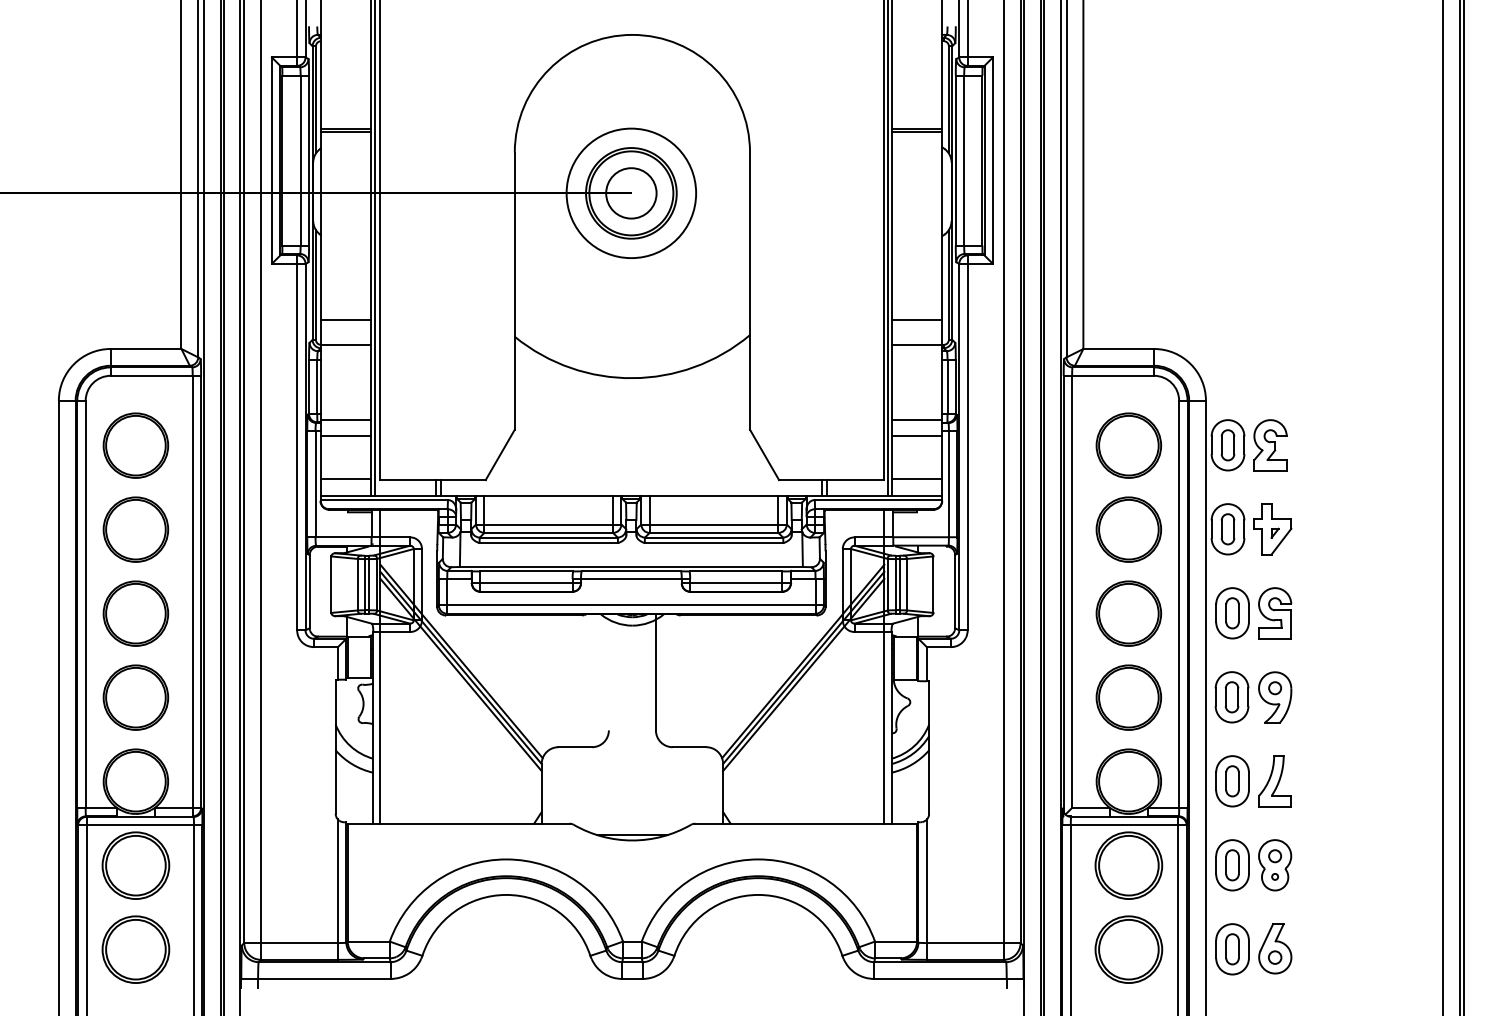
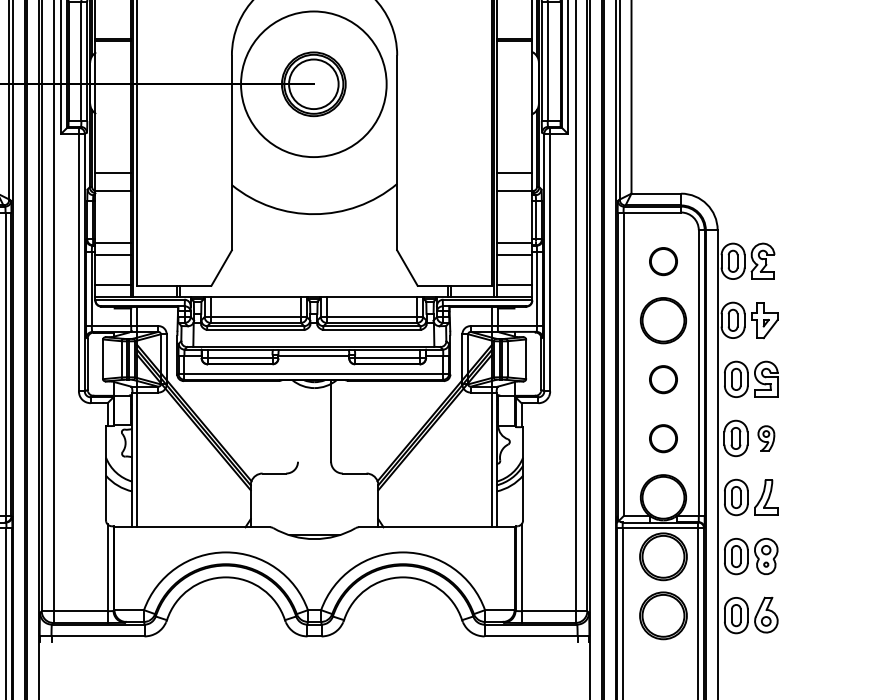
circle: (631, 193) -> (313, 84), size x1.4
circle: (631, 193) -> (313, 84), size x1.6
part: (1128, 445) -> (663, 261), size x0.6
part: (1128, 613) -> (663, 379), size x0.6
part: (1128, 697) -> (663, 438), size x0.6
part: (1275, 697) -> (766, 438), size x0.7

